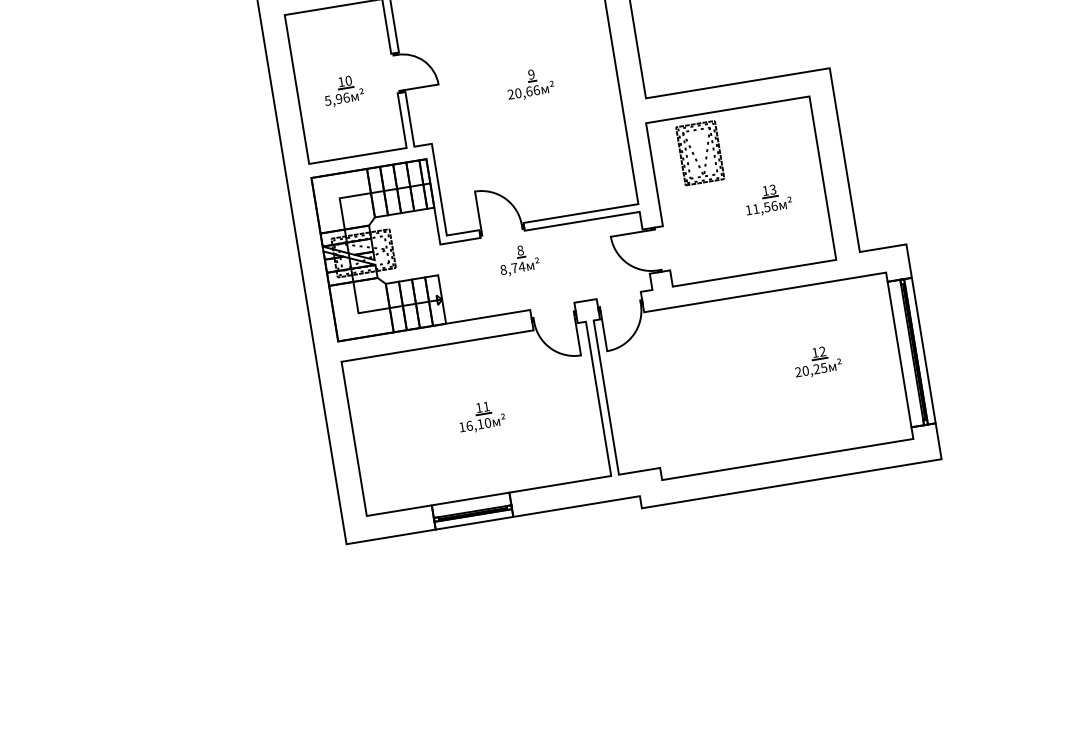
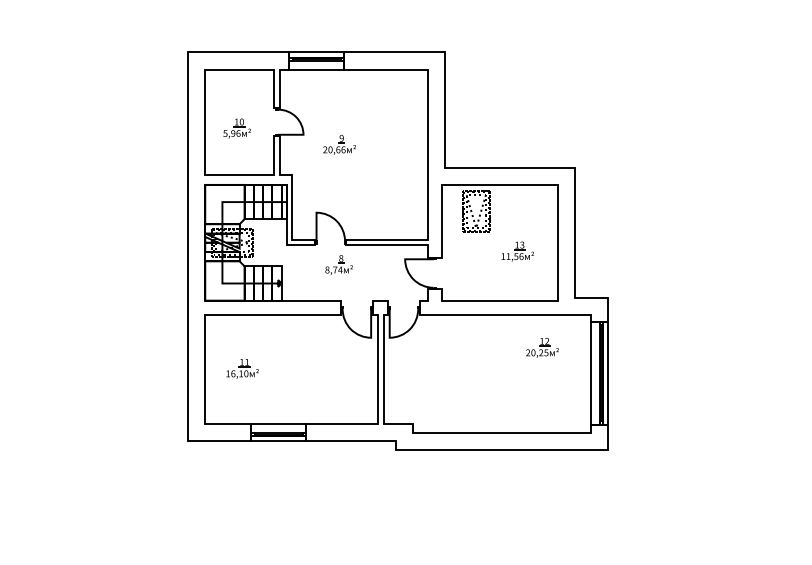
part: (529, 83) -> (339, 144), moved
part: (817, 361) -> (542, 347), moved
part: (481, 416) -> (242, 368), moved

